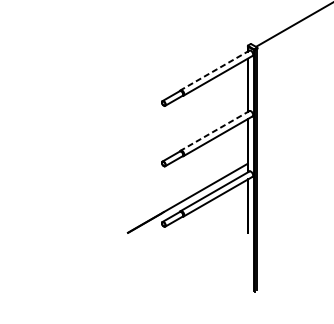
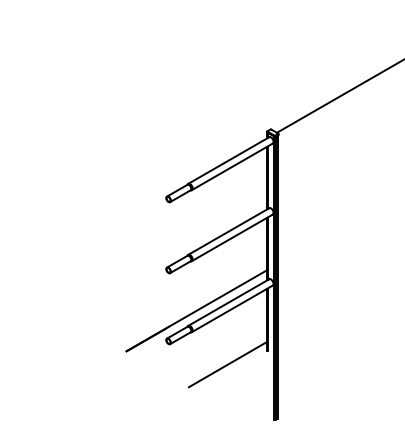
line: (214, 70) -> (228, 160), dashed -> solid
line: (214, 130) -> (228, 231), dashed -> solid
line: (213, 244) -> (227, 364), added

